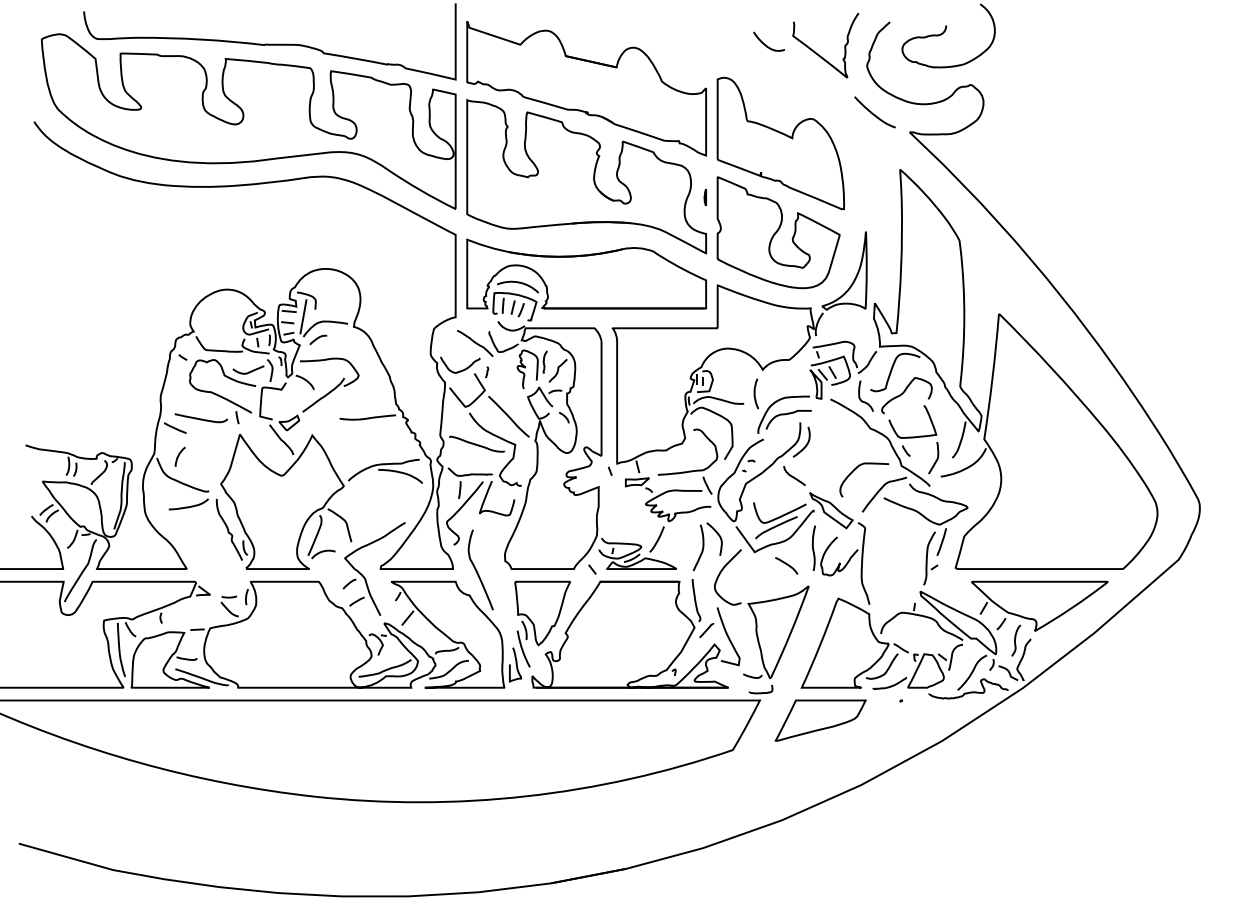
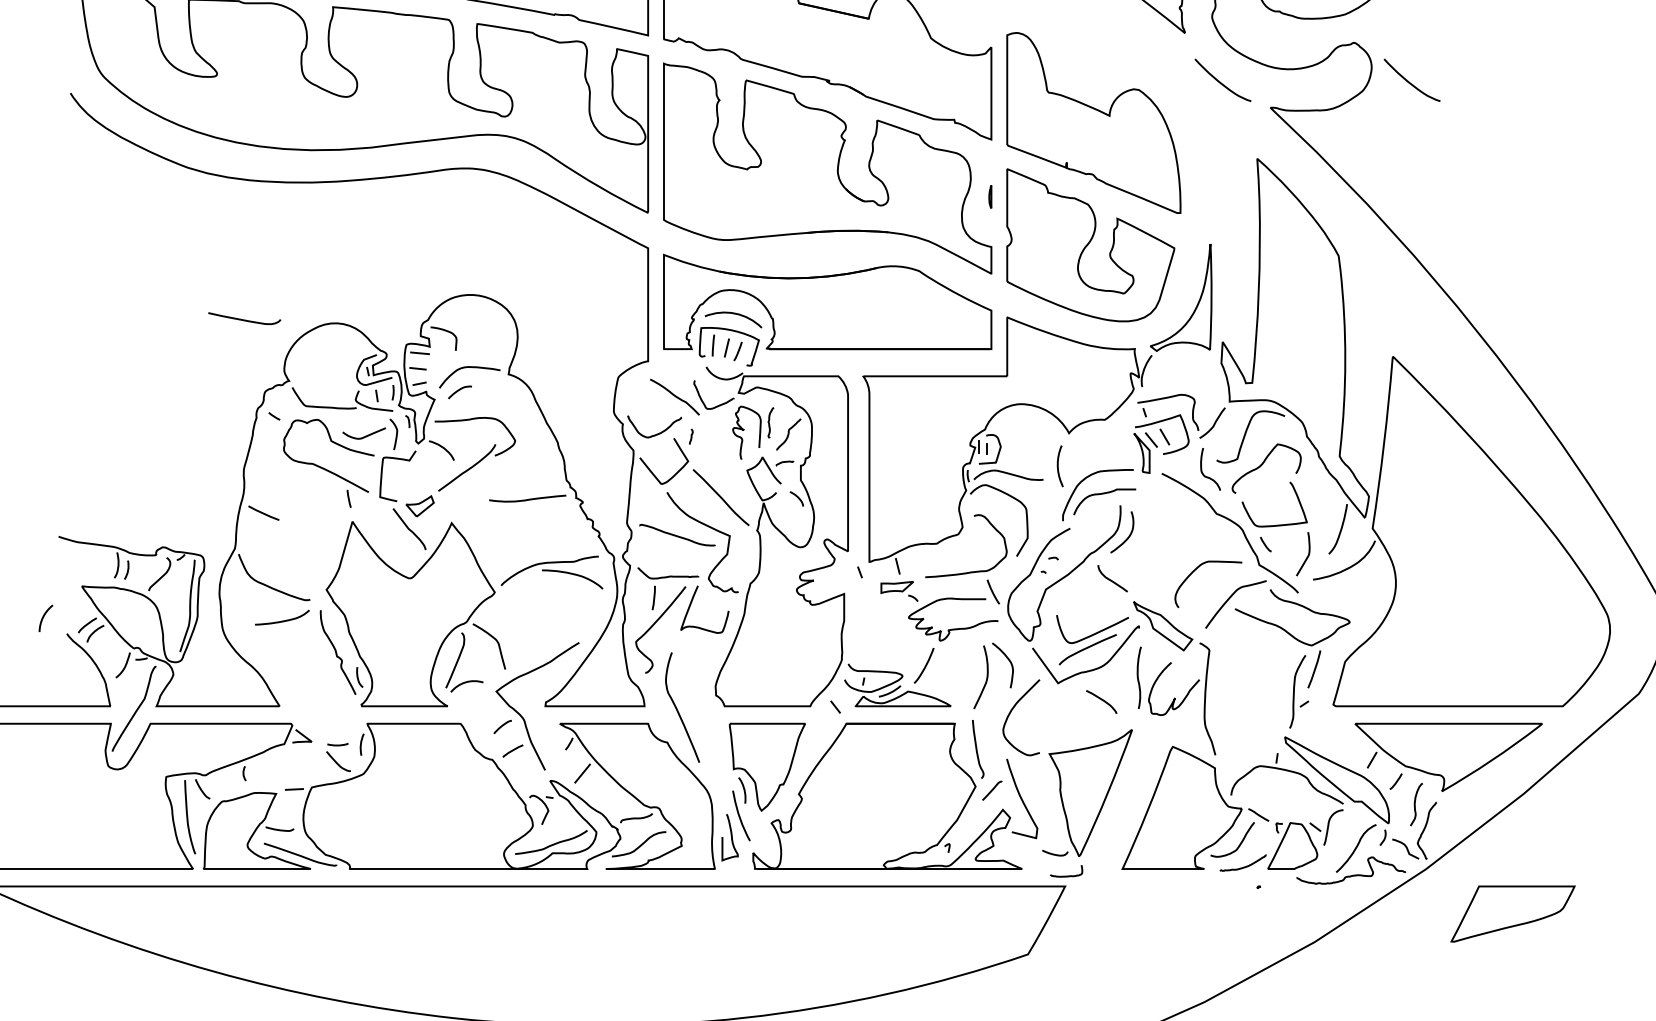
curve: (1011, 113) -> (1409, 81), added
line: (303, 316) -> (439, 360), removed
curve: (201, 418) -> (244, 319), moved
arc: (179, 456) -> (44, 617), moved
part: (820, 720) -> (1512, 913), moved

